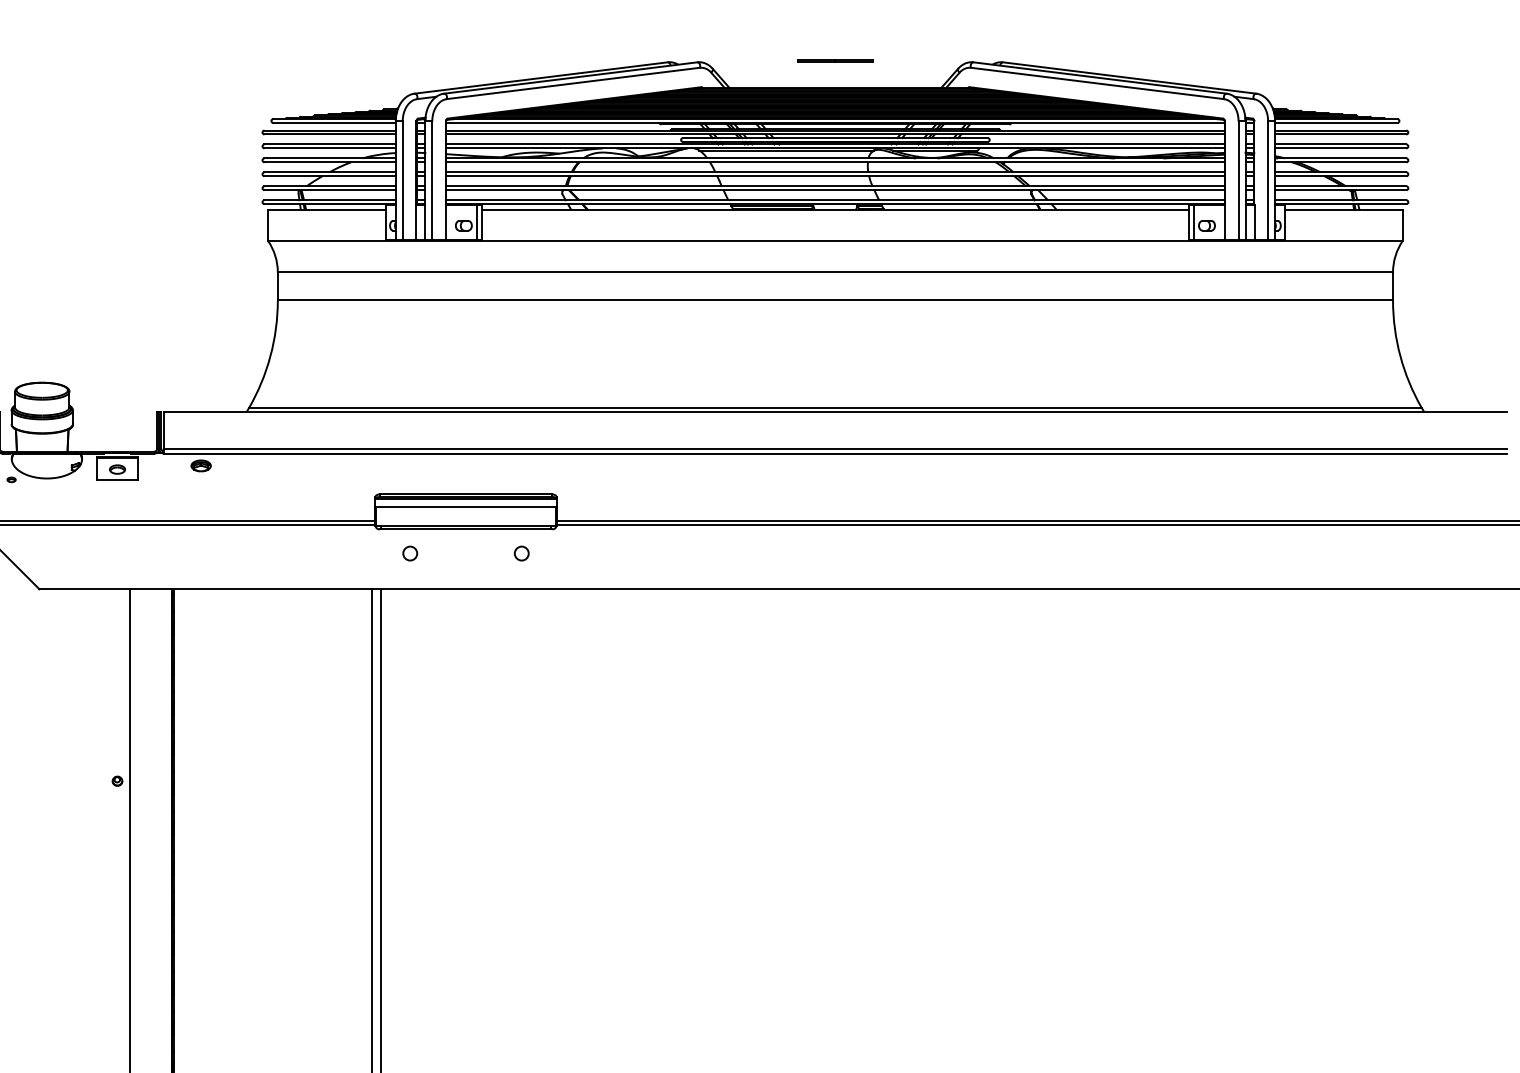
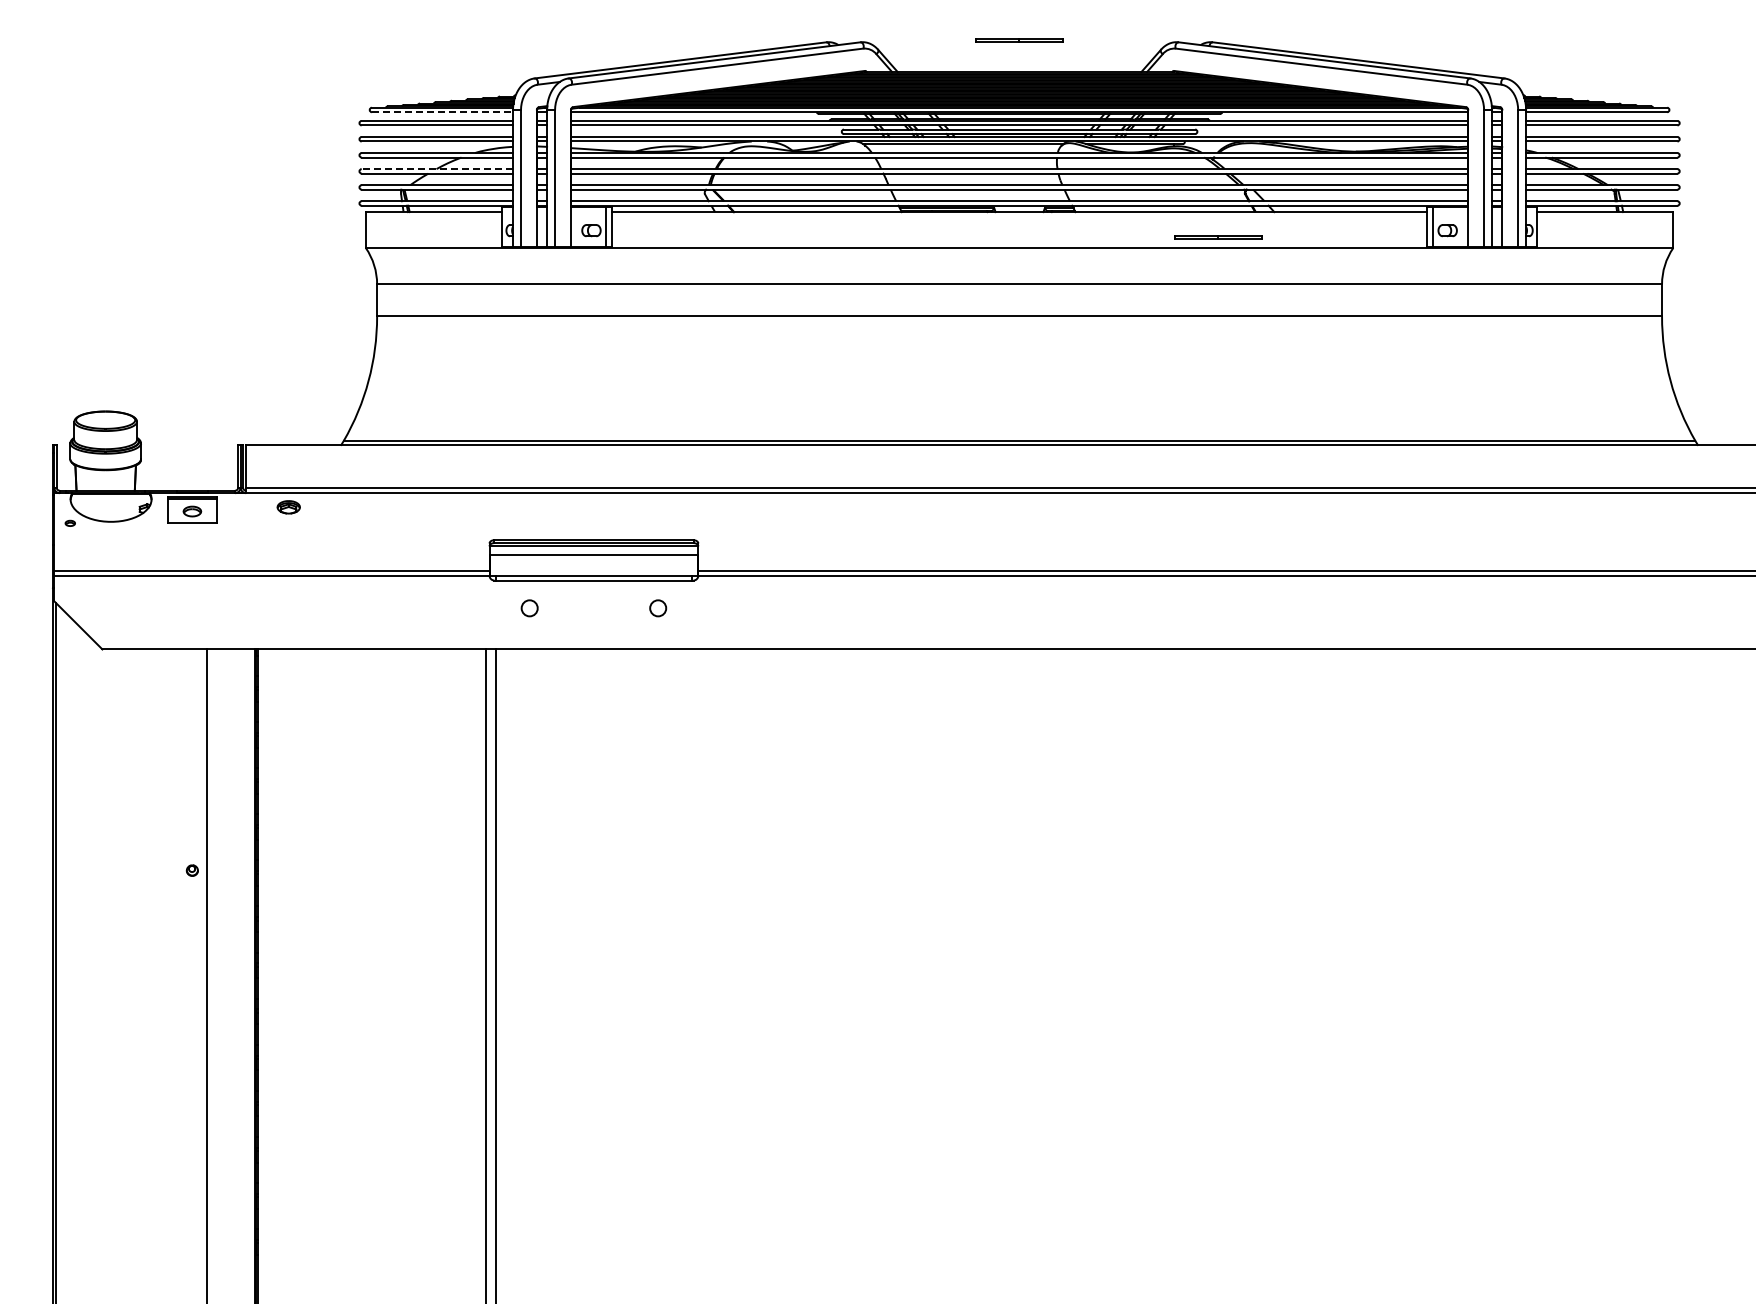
line: (334, 123) -> (442, 112), solid -> dashed
line: (330, 172) -> (437, 169), solid -> dashed
line: (1008, 231) -> (1218, 237), added

